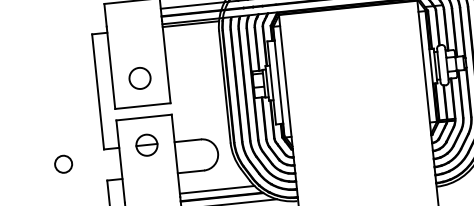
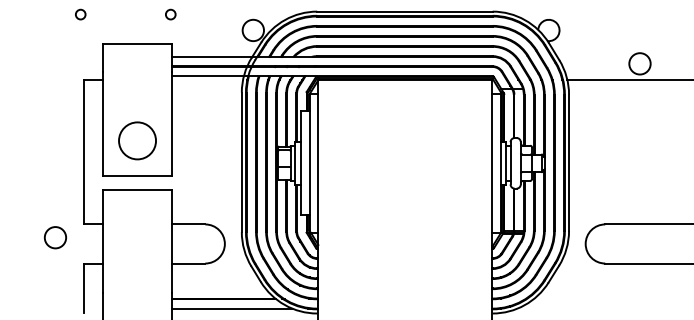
line: (190, 23) -> (207, 79), removed
circle: (140, 78) -> (137, 140), size x1.4
part: (146, 145) -> (137, 224), removed
circle: (62, 164) -> (54, 237), moved
line: (216, 190) -> (218, 289), removed

